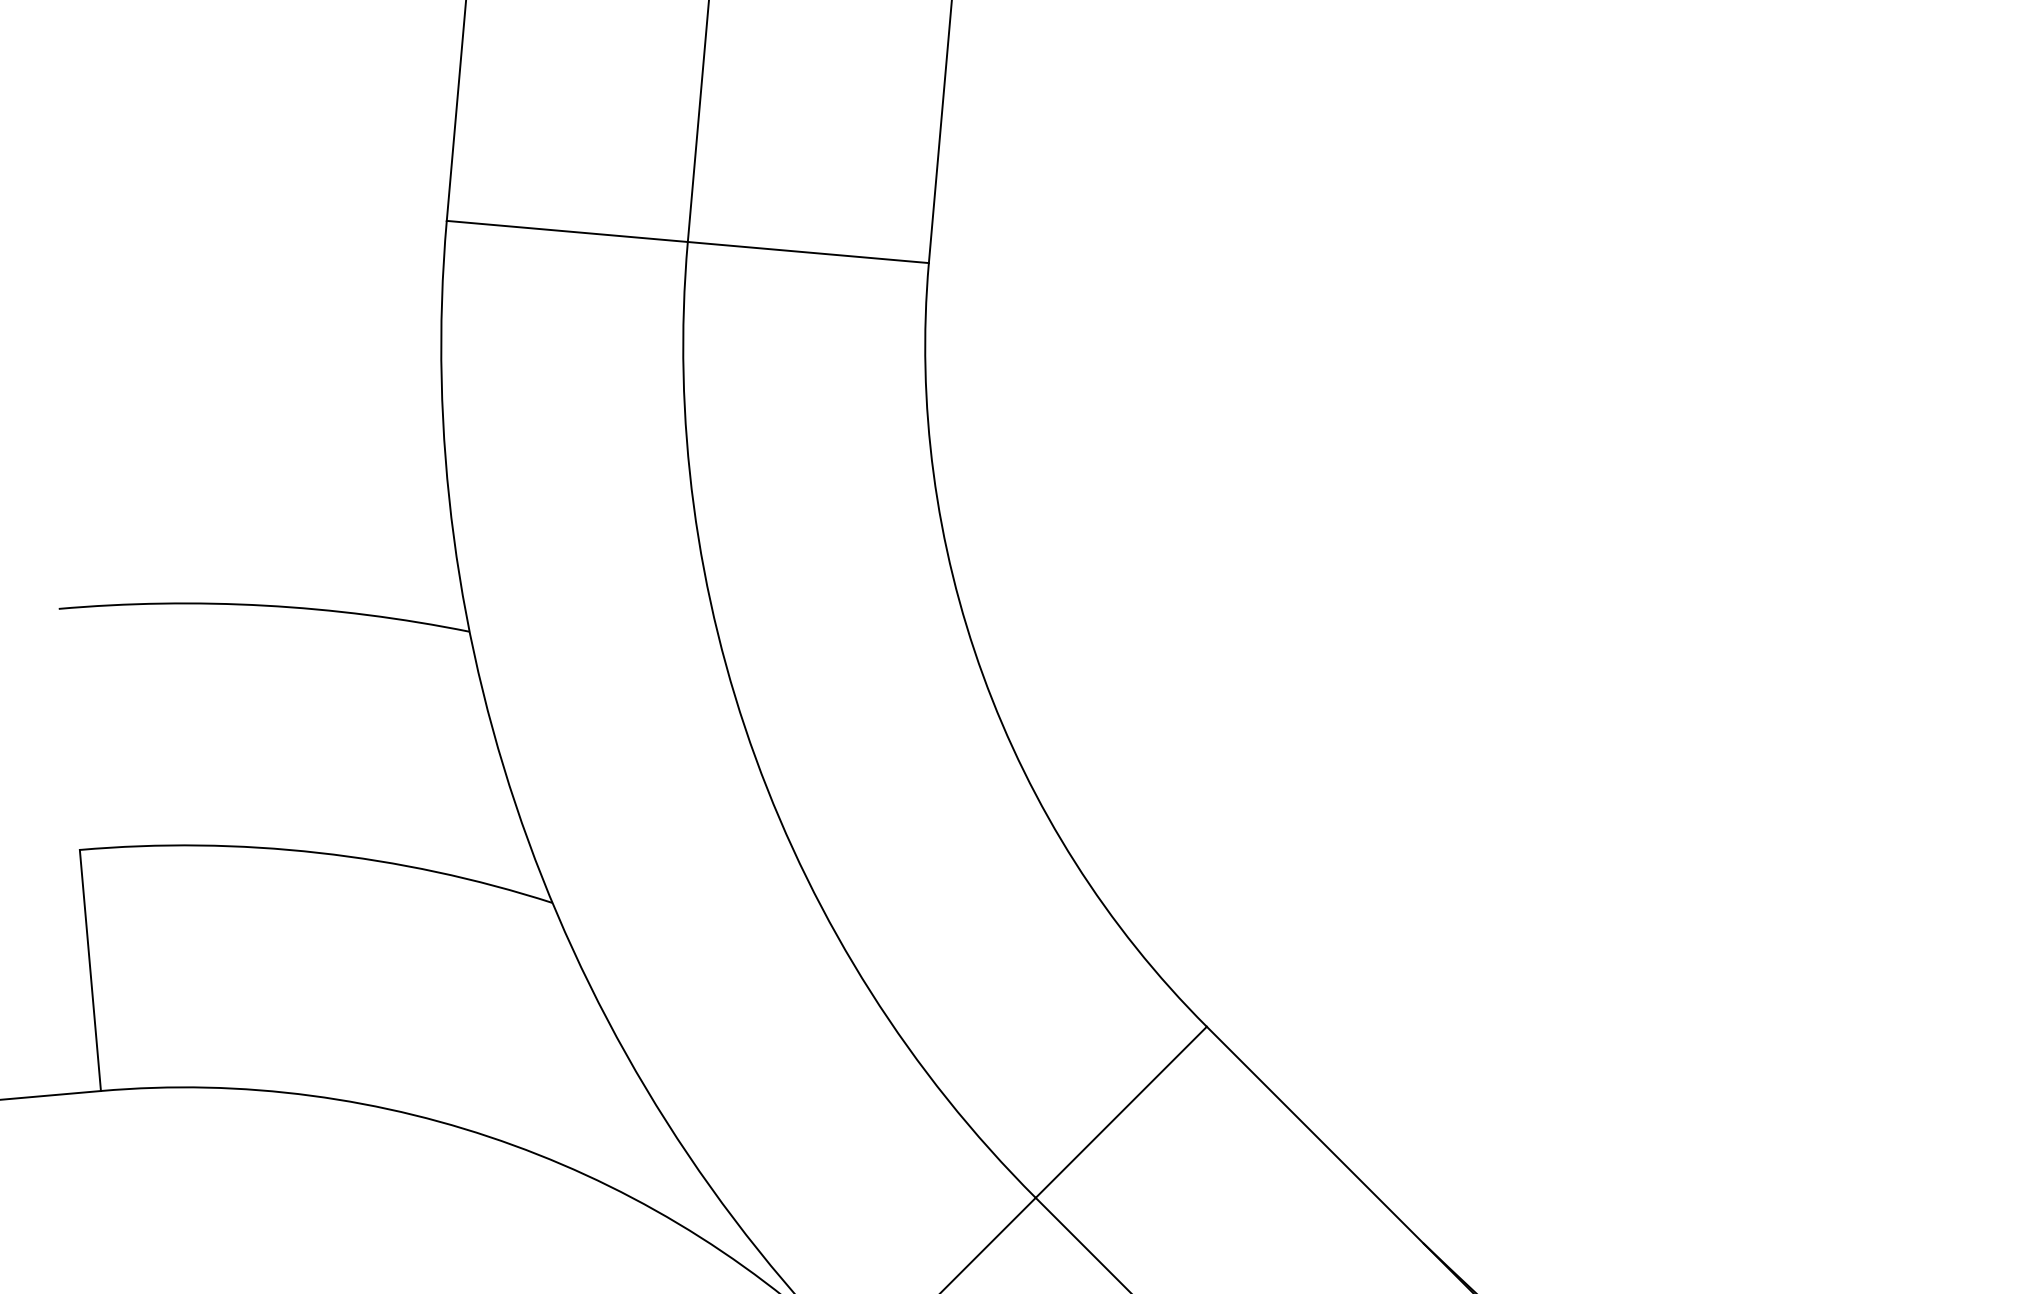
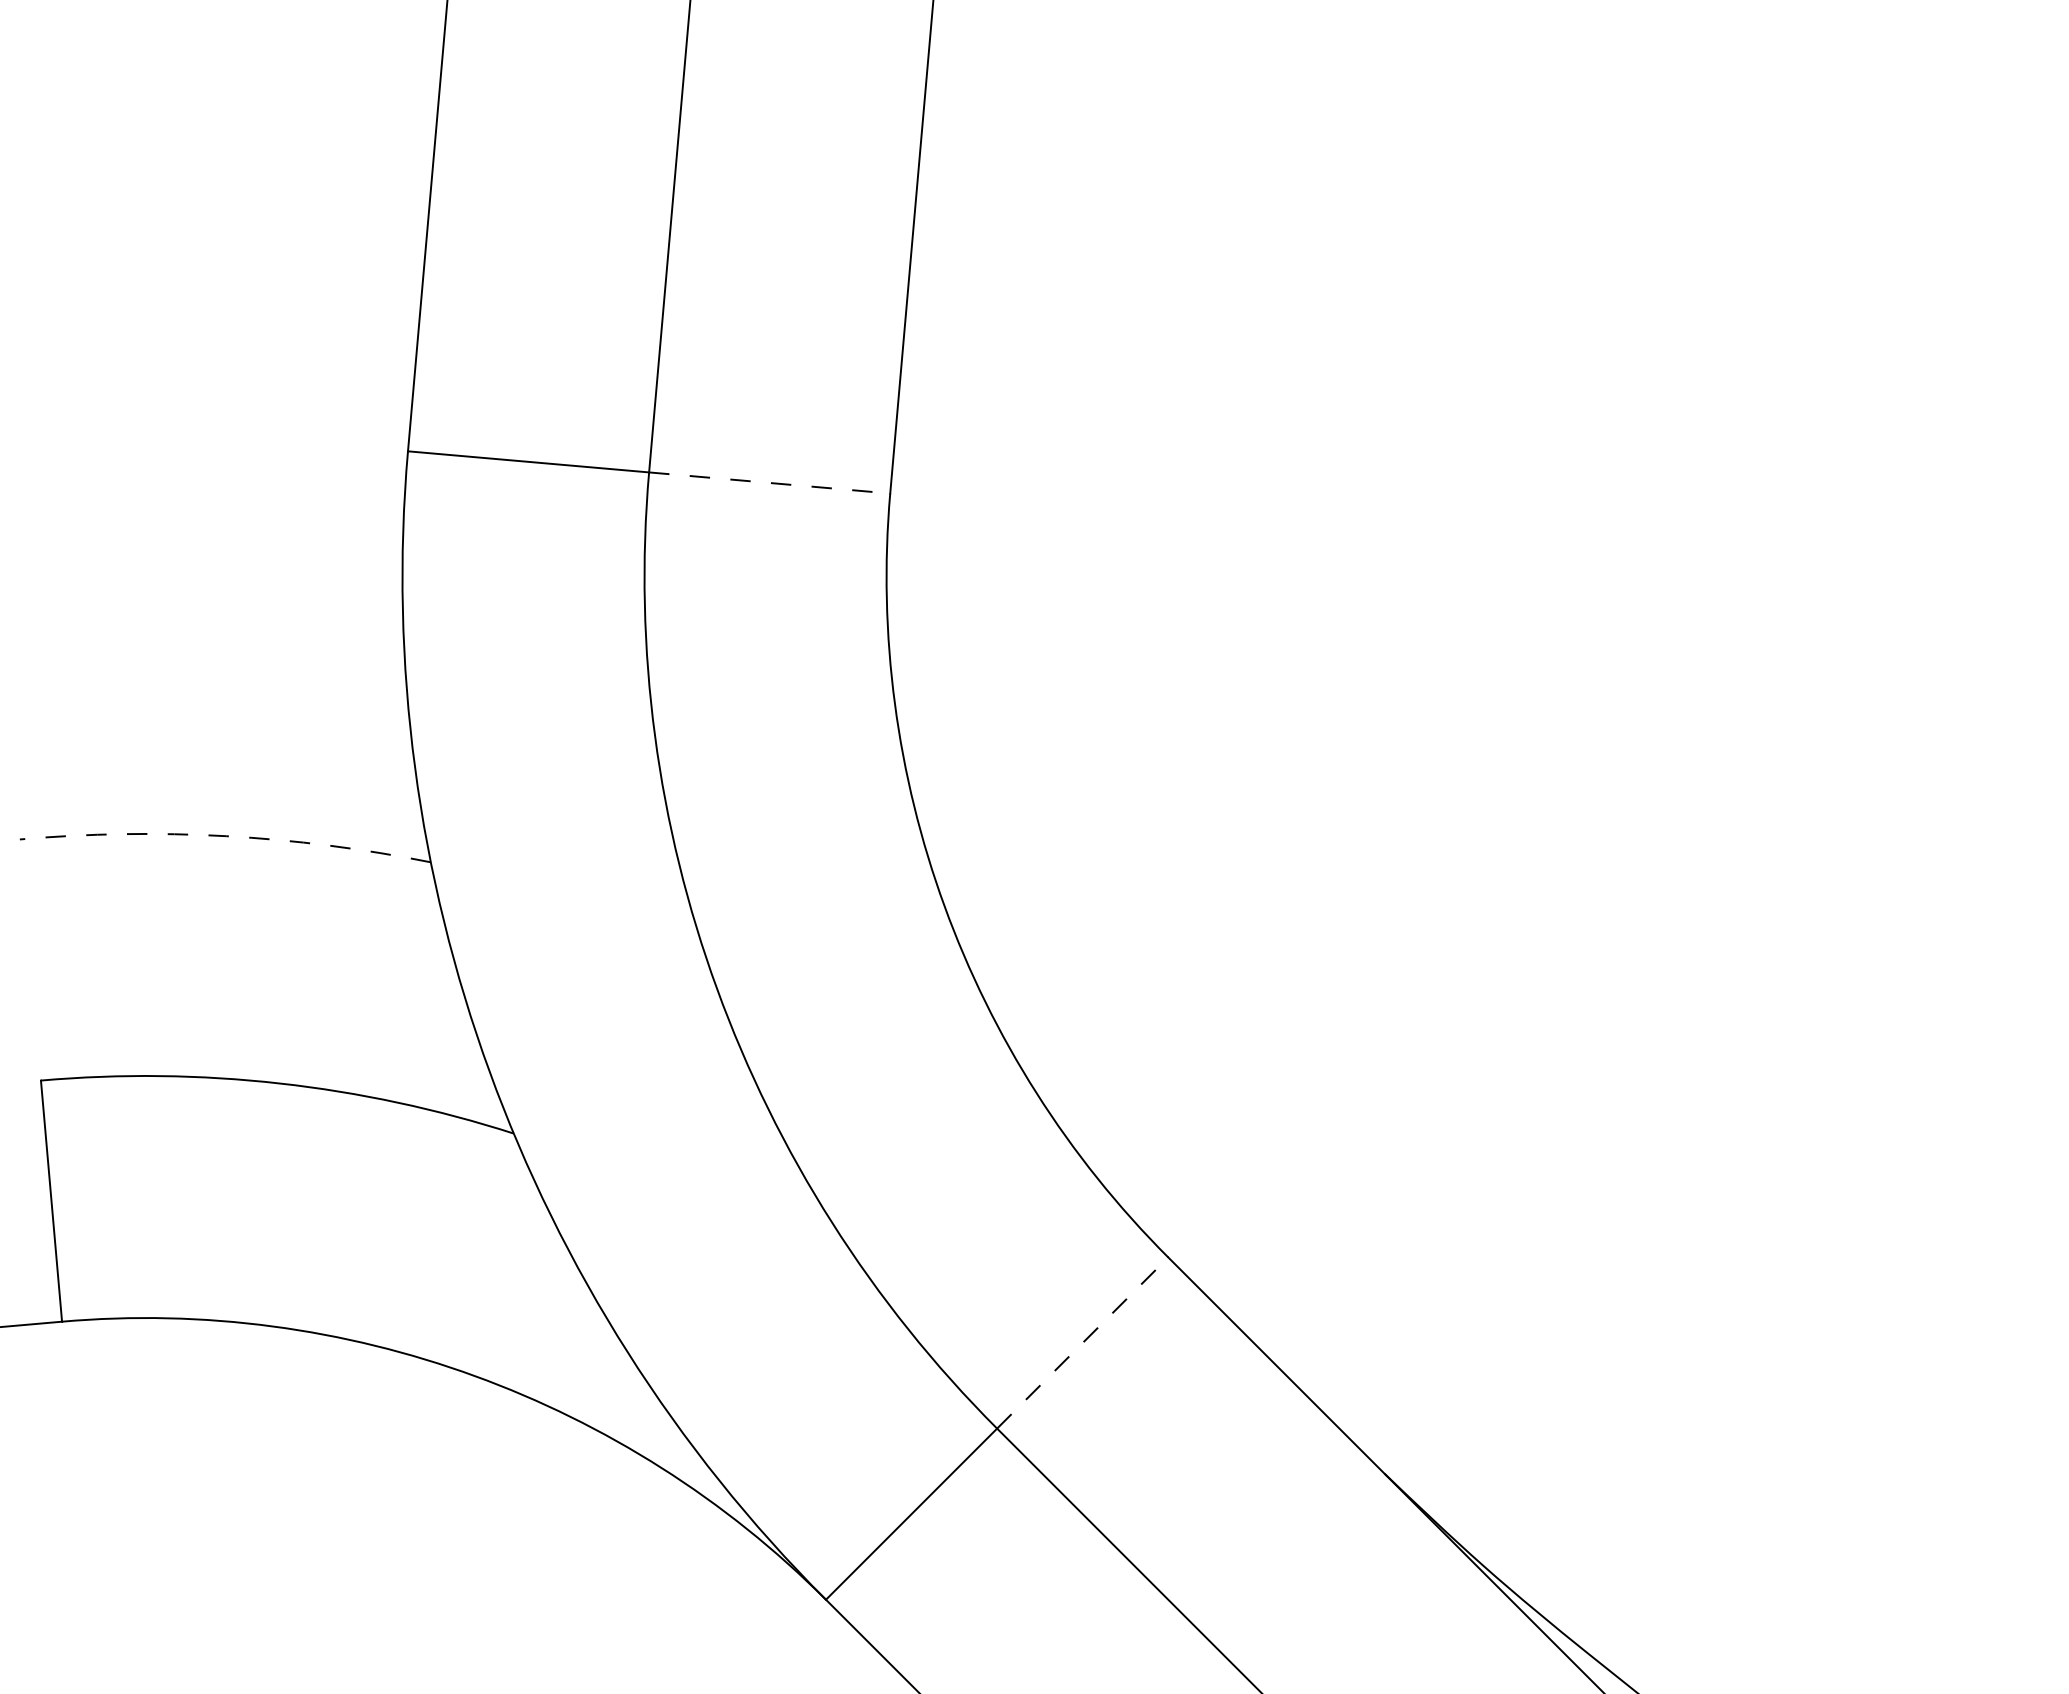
line: (809, 253) -> (770, 483), solid -> dashed
arc: (265, 605) -> (226, 836), solid -> dashed
line: (1122, 1111) -> (1083, 1342), solid -> dashed

